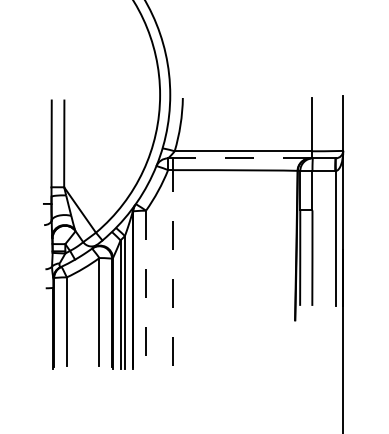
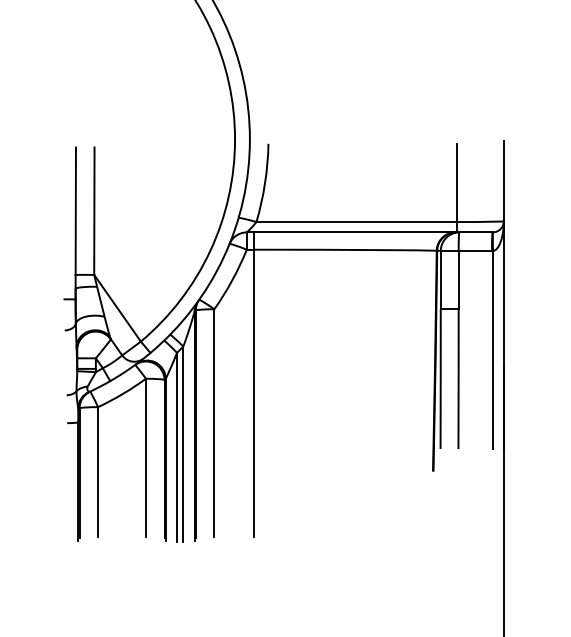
line: (239, 158) -> (351, 232), dashed -> solid
line: (173, 268) -> (254, 394), dashed -> solid
line: (146, 288) -> (215, 423), dashed -> solid

